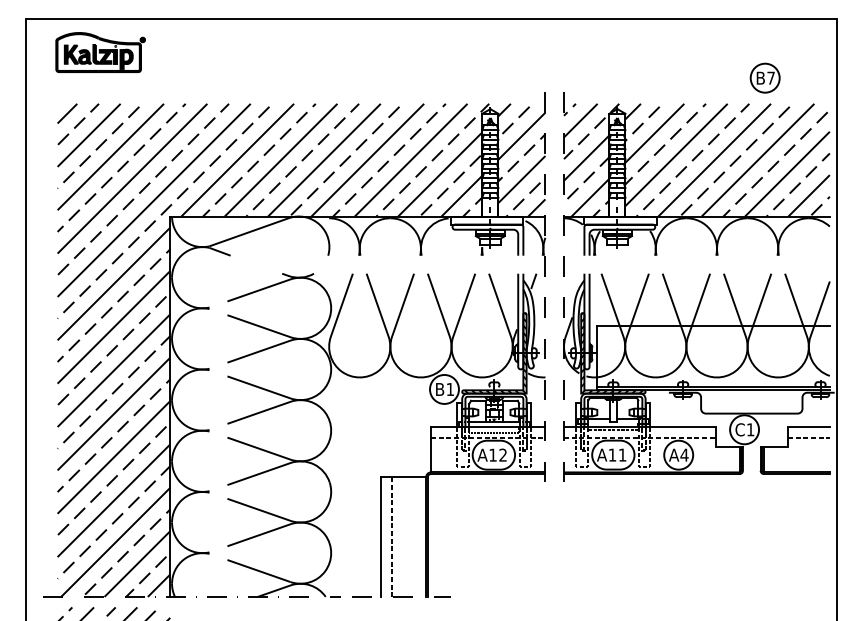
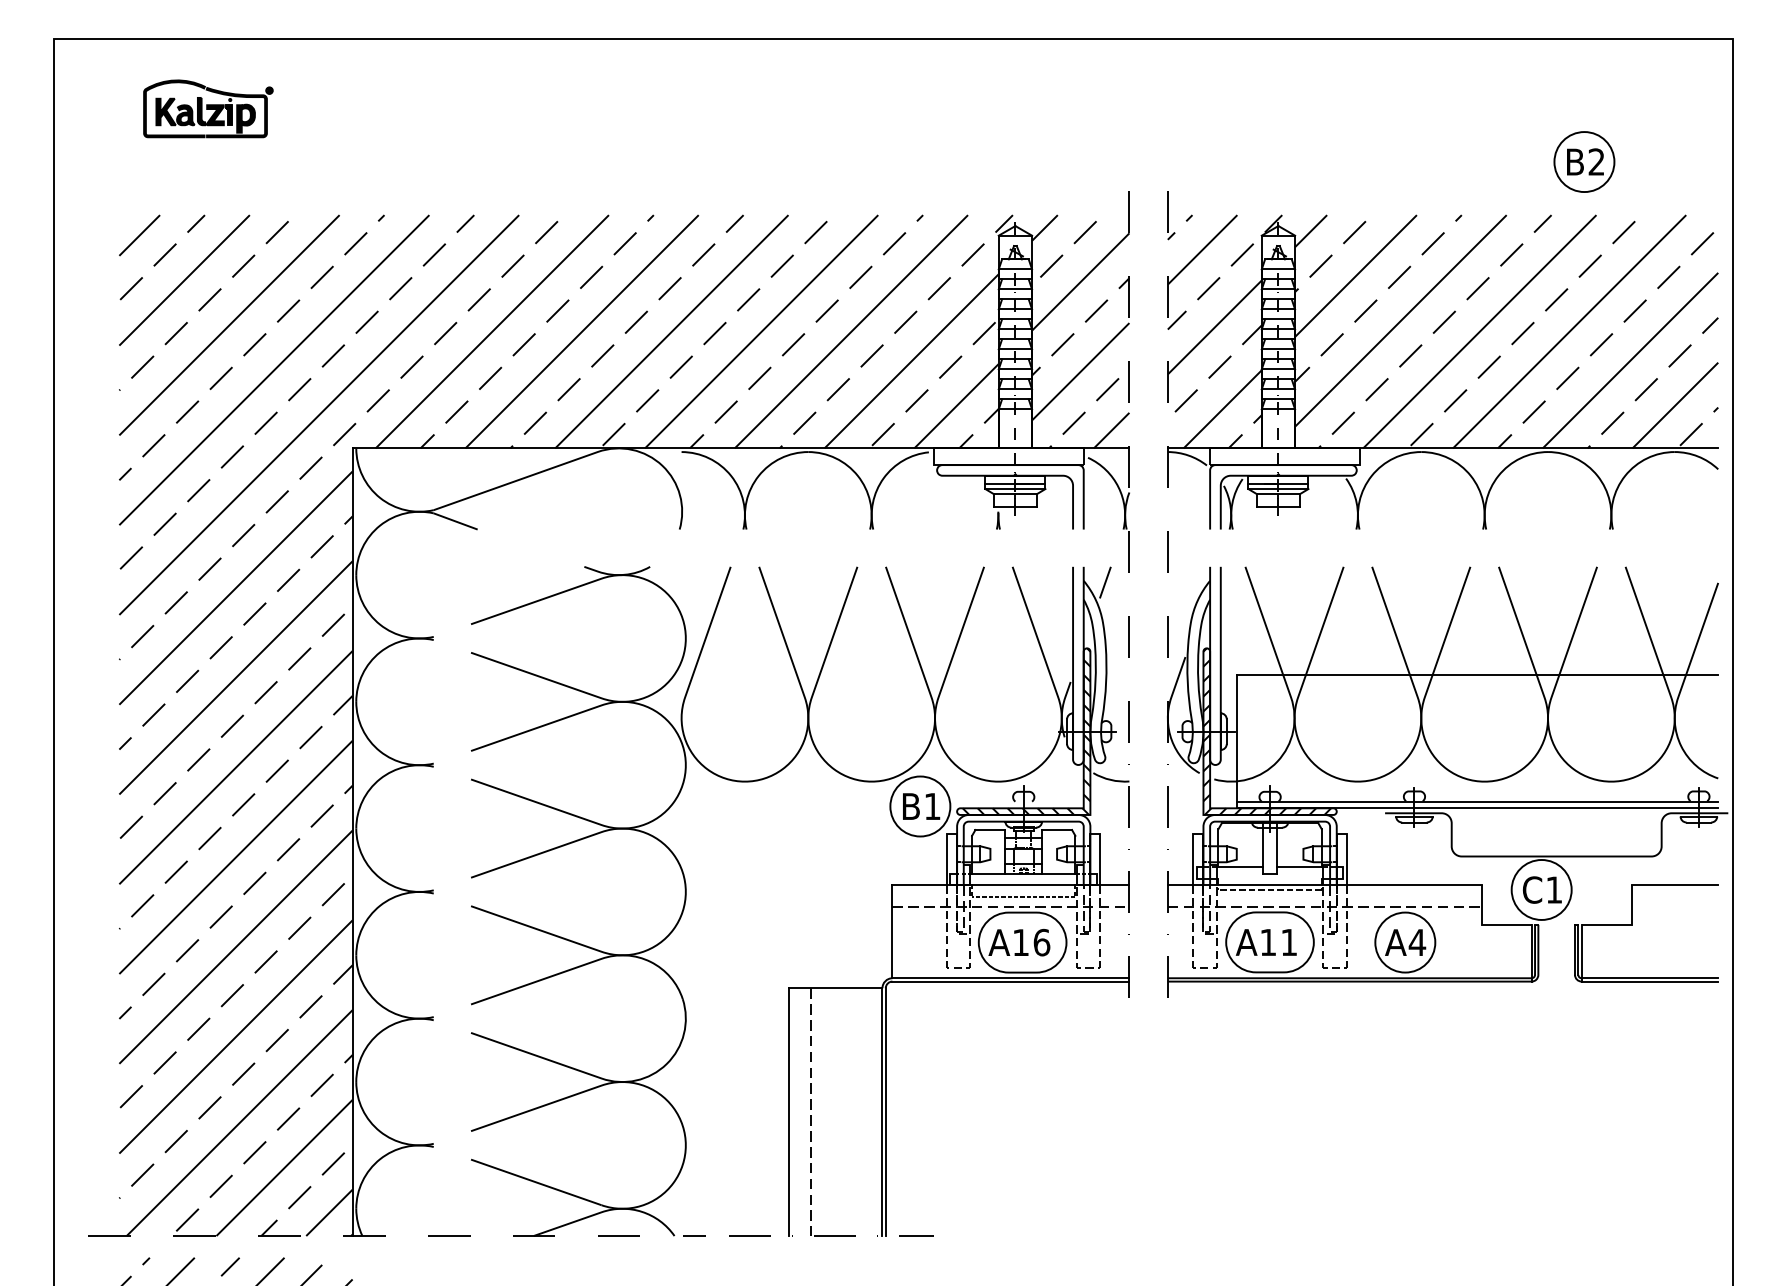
part: (100, 52) -> (208, 108), size x0.7
text: (770, 77) -> (1595, 160), B7 -> B2
line: (808, 438) -> (1674, 908), removed
text: (503, 454) -> (1042, 941), A12 -> A16

